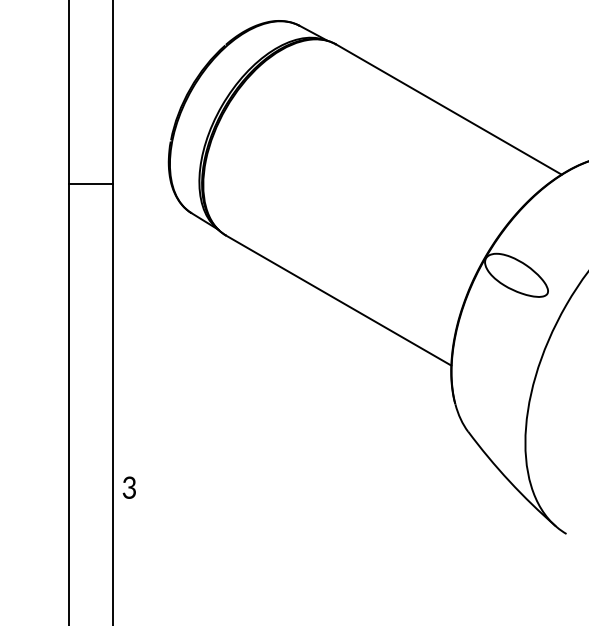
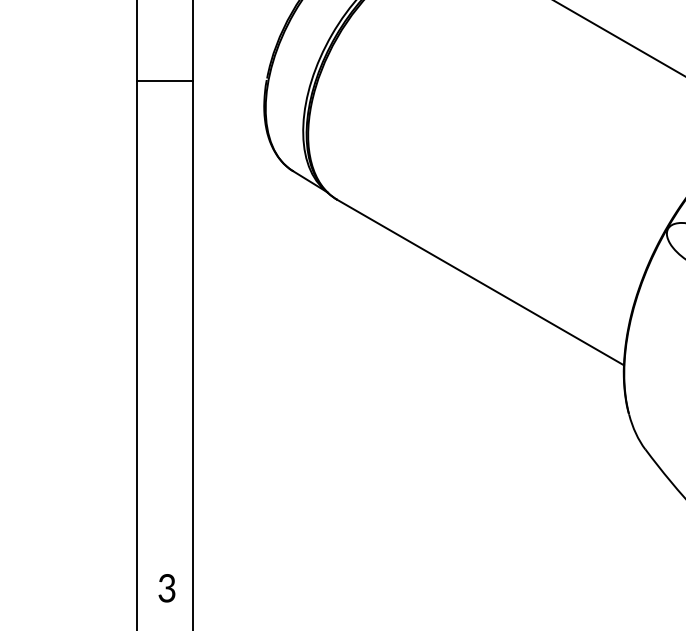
line: (90, 184) -> (164, 81), moved
text: (128, 487) -> (165, 587), moved

